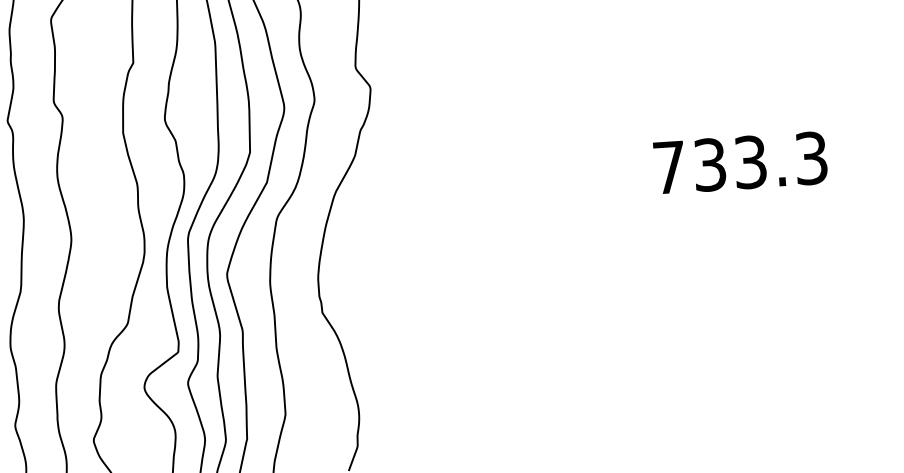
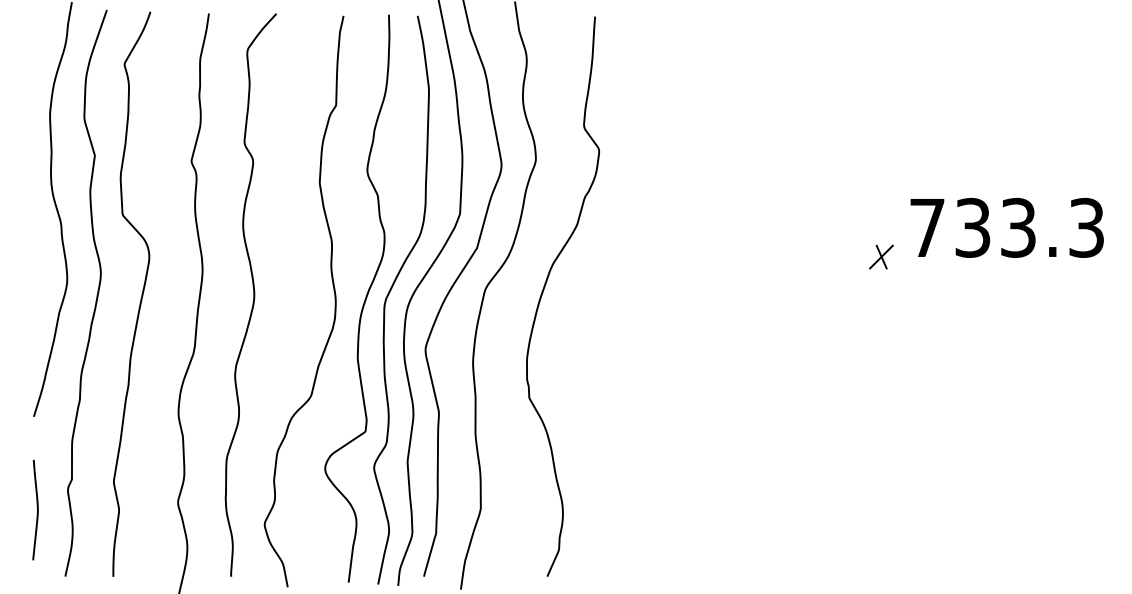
text: (739, 162) -> (1006, 227), moved
part: (628, 166) -> (881, 256), added

